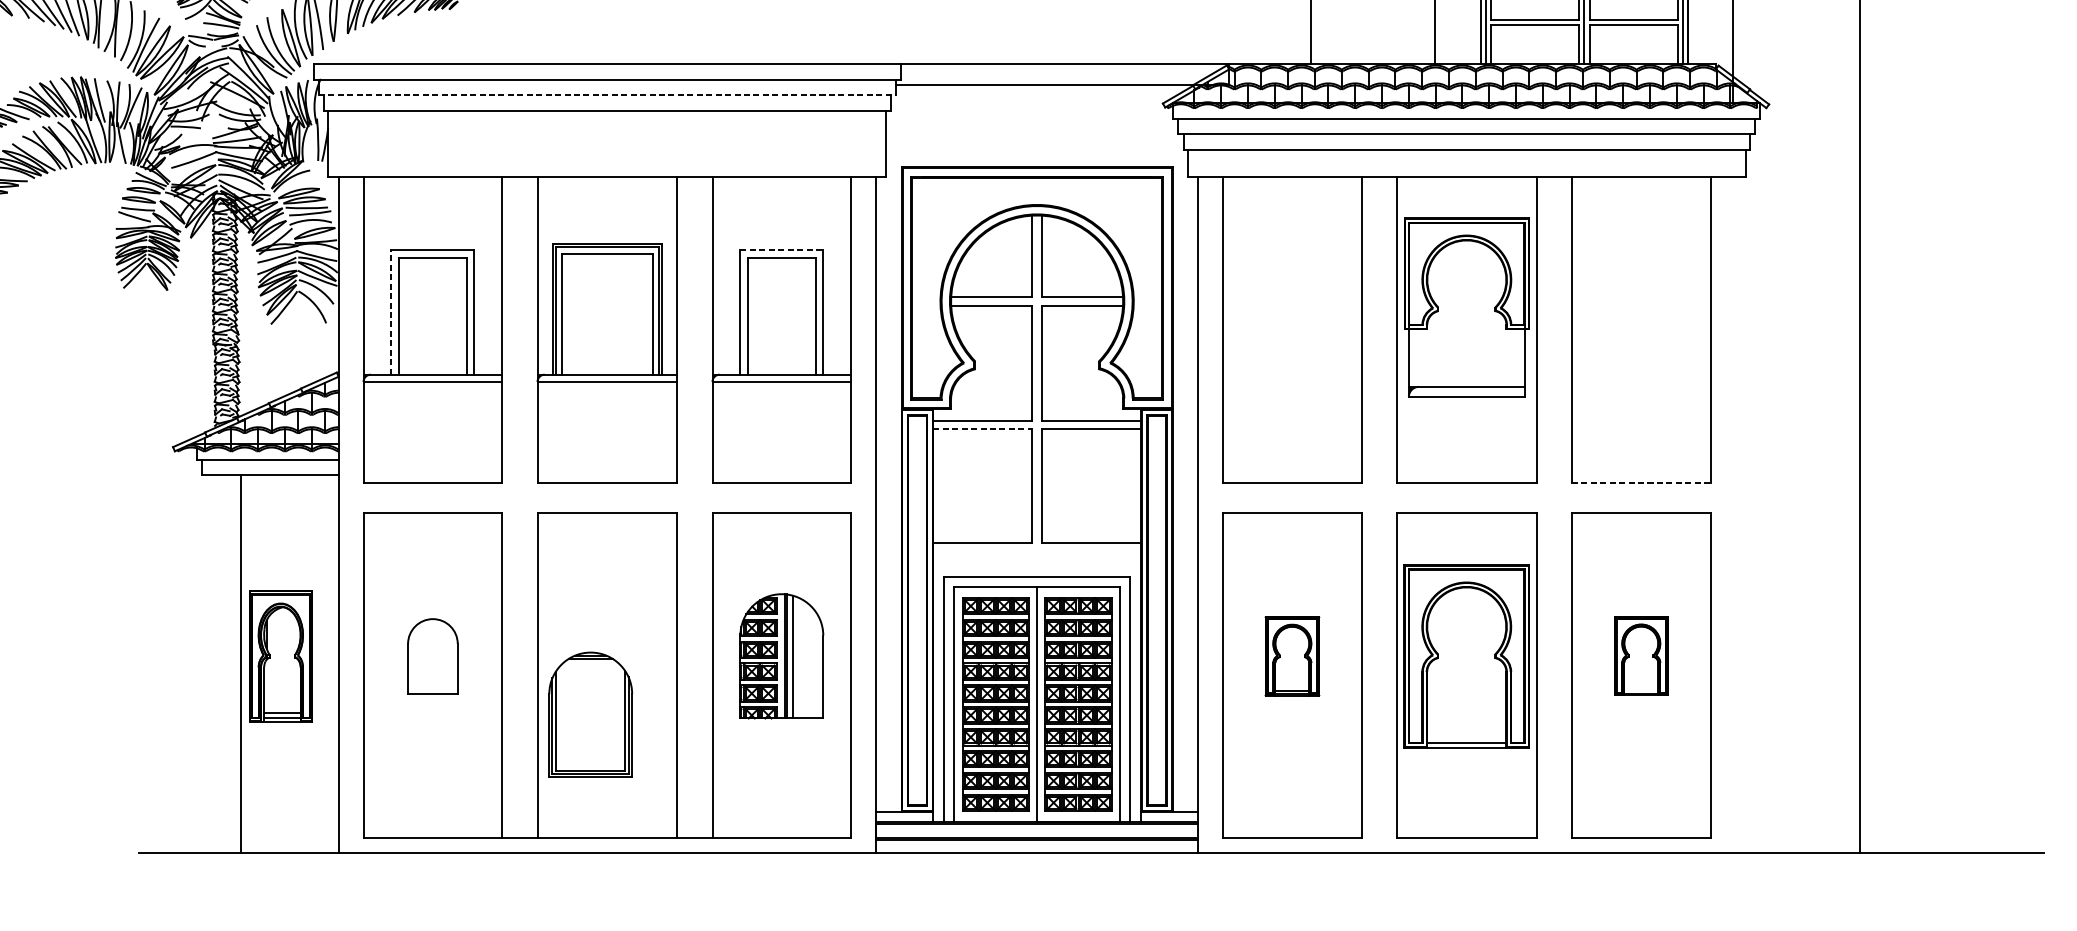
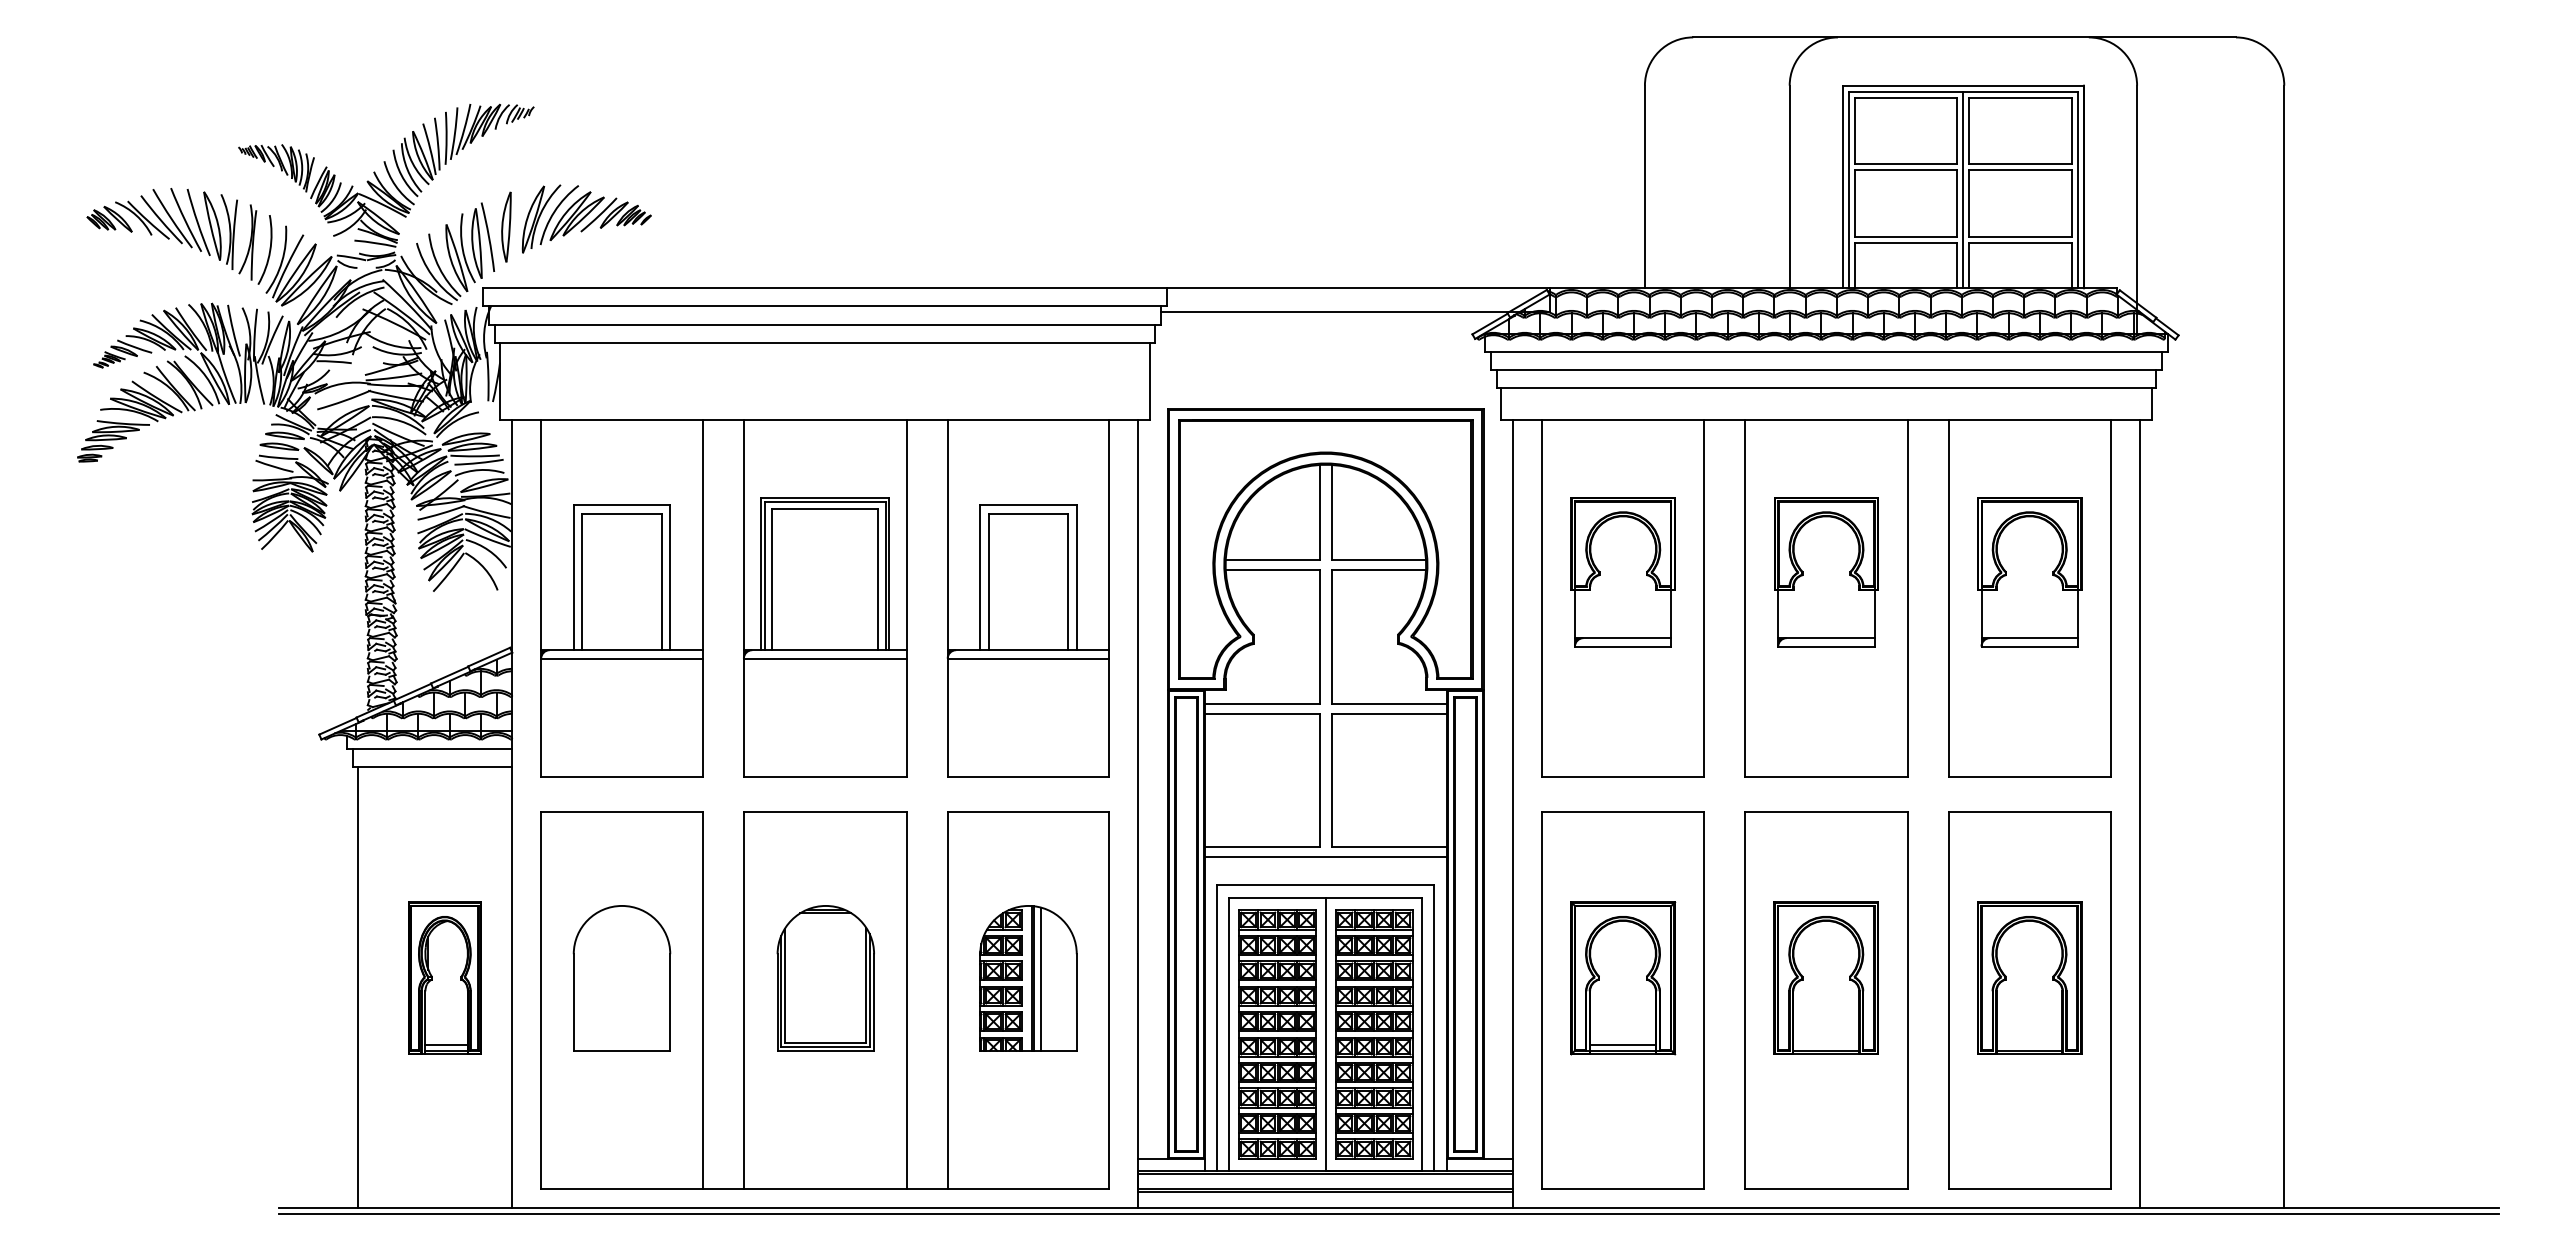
line: (607, 95) -> (825, 324), dashed -> solid
line: (782, 250) -> (1029, 505), dashed -> solid
part: (1291, 307) -> (1622, 572), added
part: (1466, 307) -> (1826, 572), size x0.71
part: (1641, 307) -> (2029, 572), added
line: (391, 312) -> (573, 577), dashed -> solid
line: (982, 429) -> (1262, 713), dashed -> solid
line: (1641, 483) -> (2029, 776), dashed -> solid
line: (1735, 514) -> (2139, 813), added
line: (1036, 551) -> (1325, 856), added
part: (1466, 655) -> (1825, 977), size x0.71
part: (1641, 655) -> (2029, 977), size x1.67
part: (432, 656) -> (621, 978), size x1.67
part: (1292, 656) -> (1623, 978), size x1.67
line: (240, 664) -> (357, 987), moved
part: (590, 714) -> (825, 978), moved
line: (1090, 858) -> (1388, 1213), added

